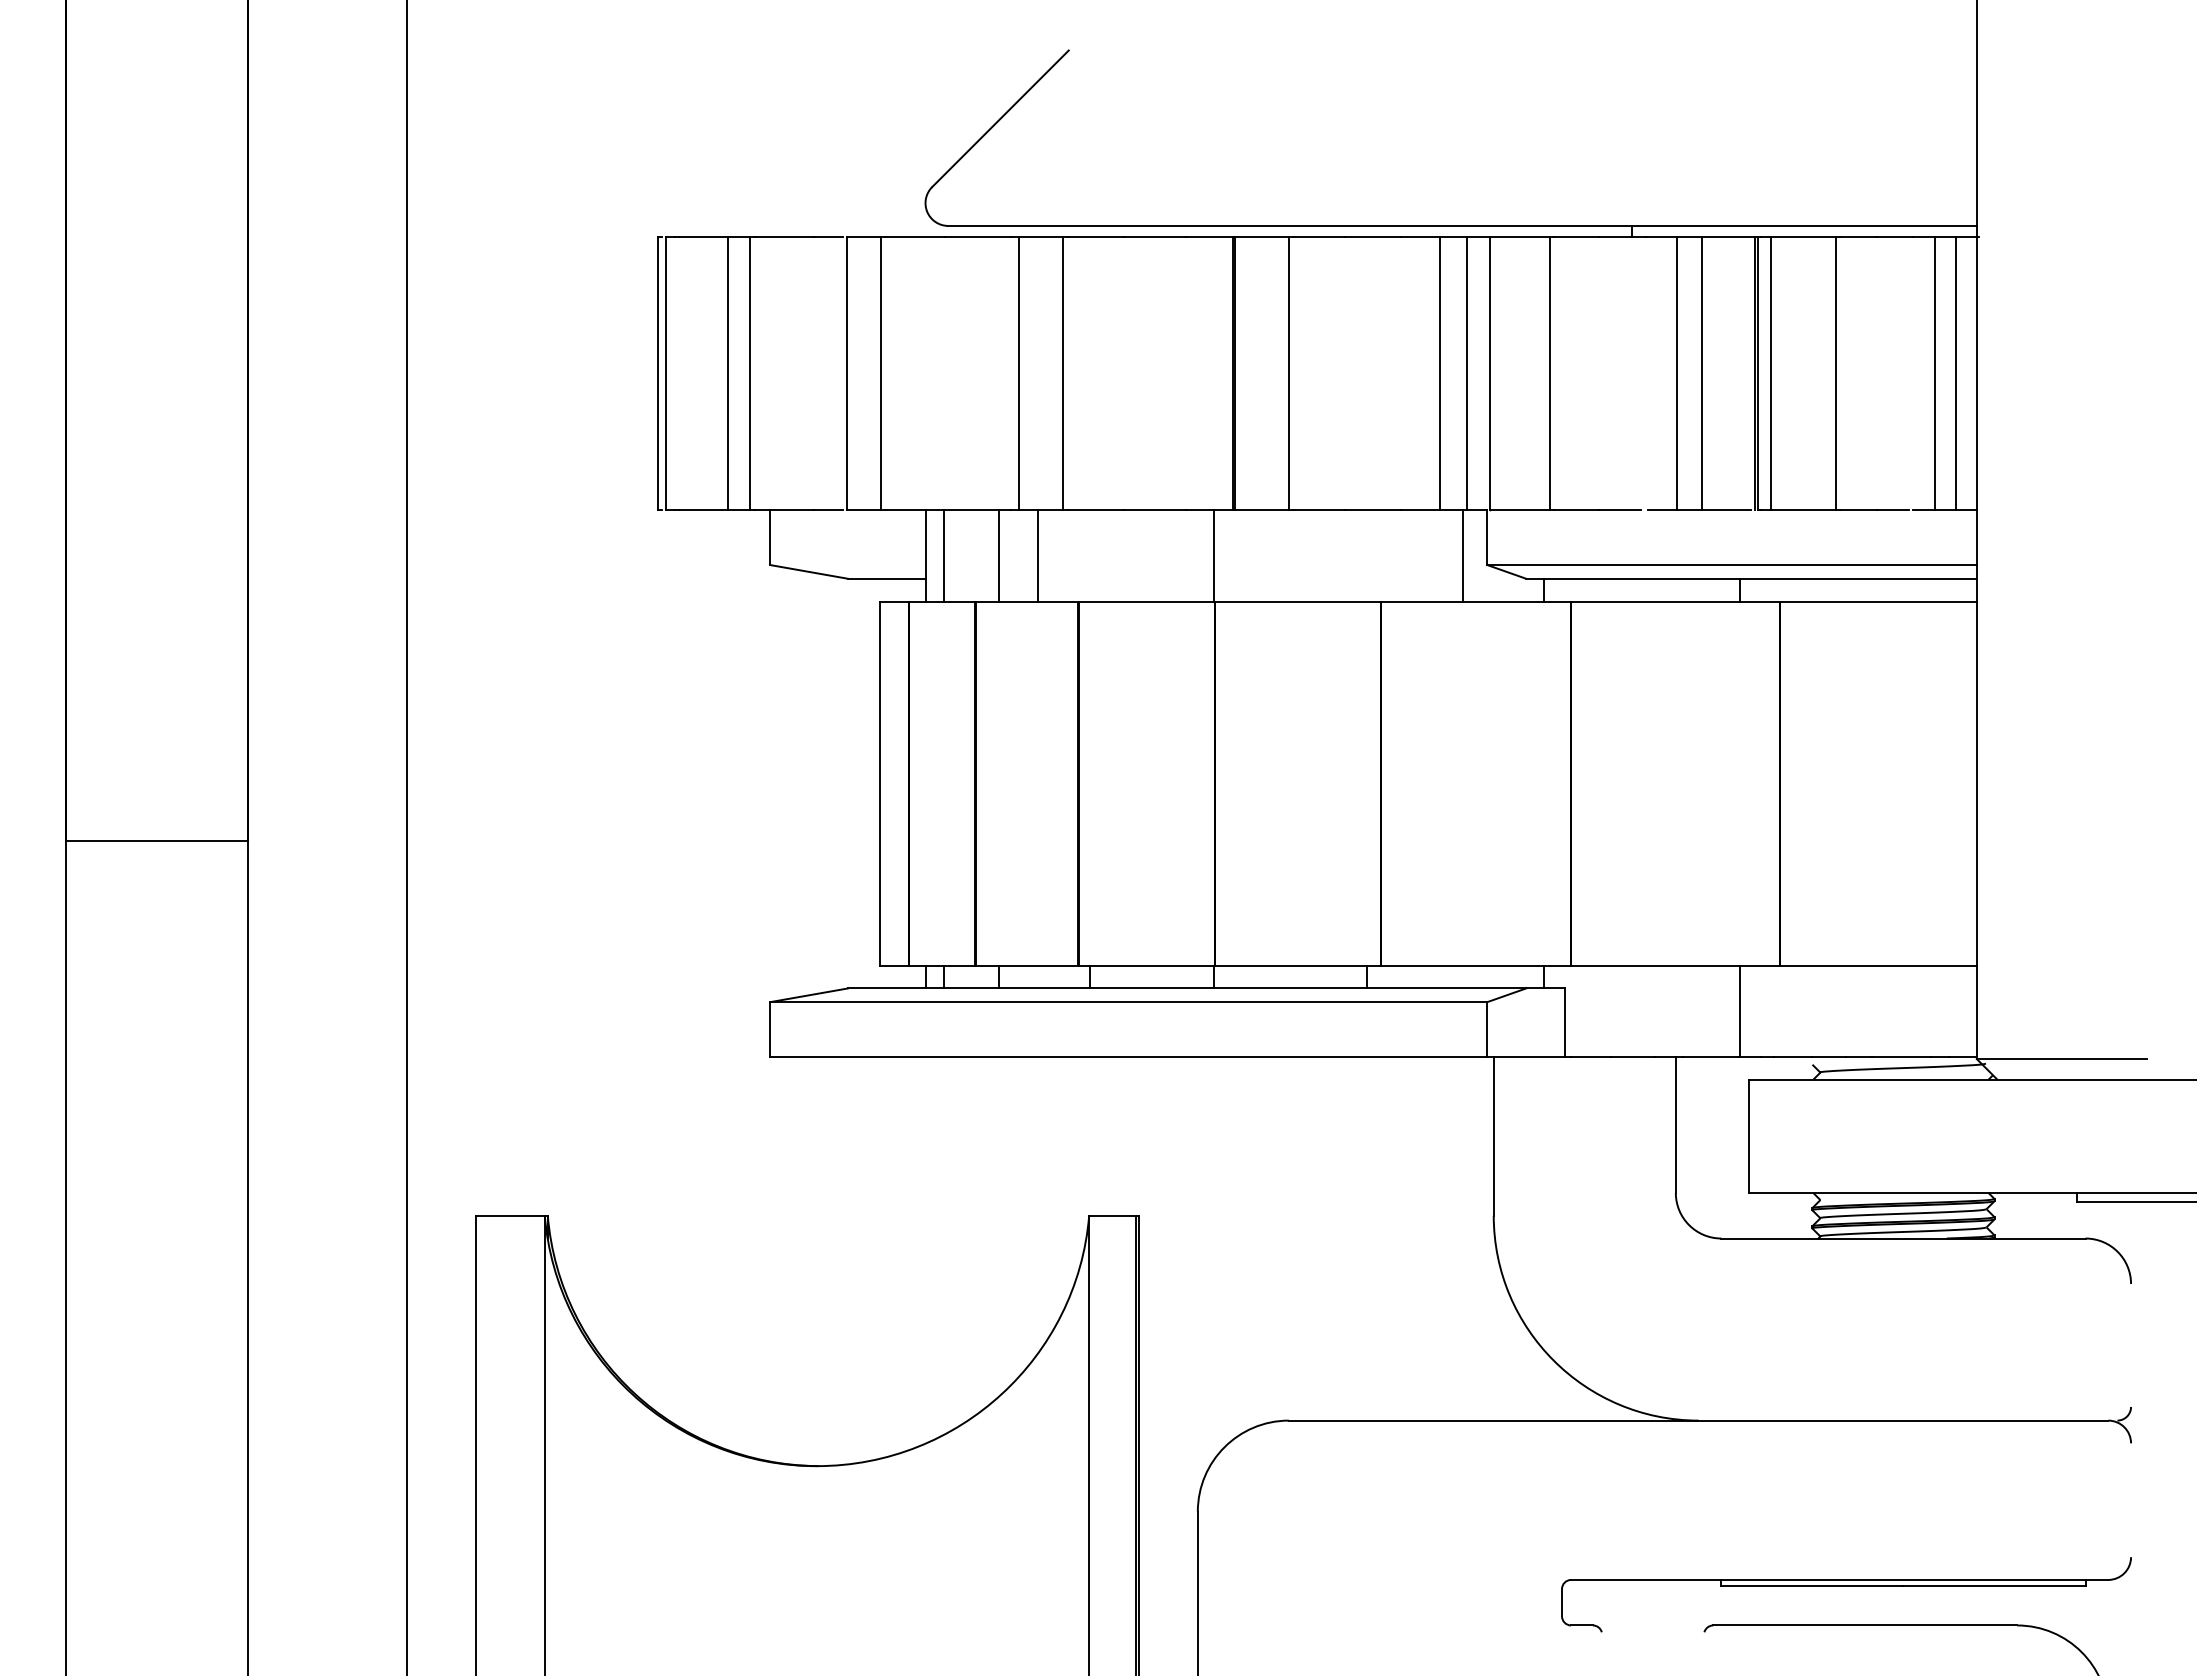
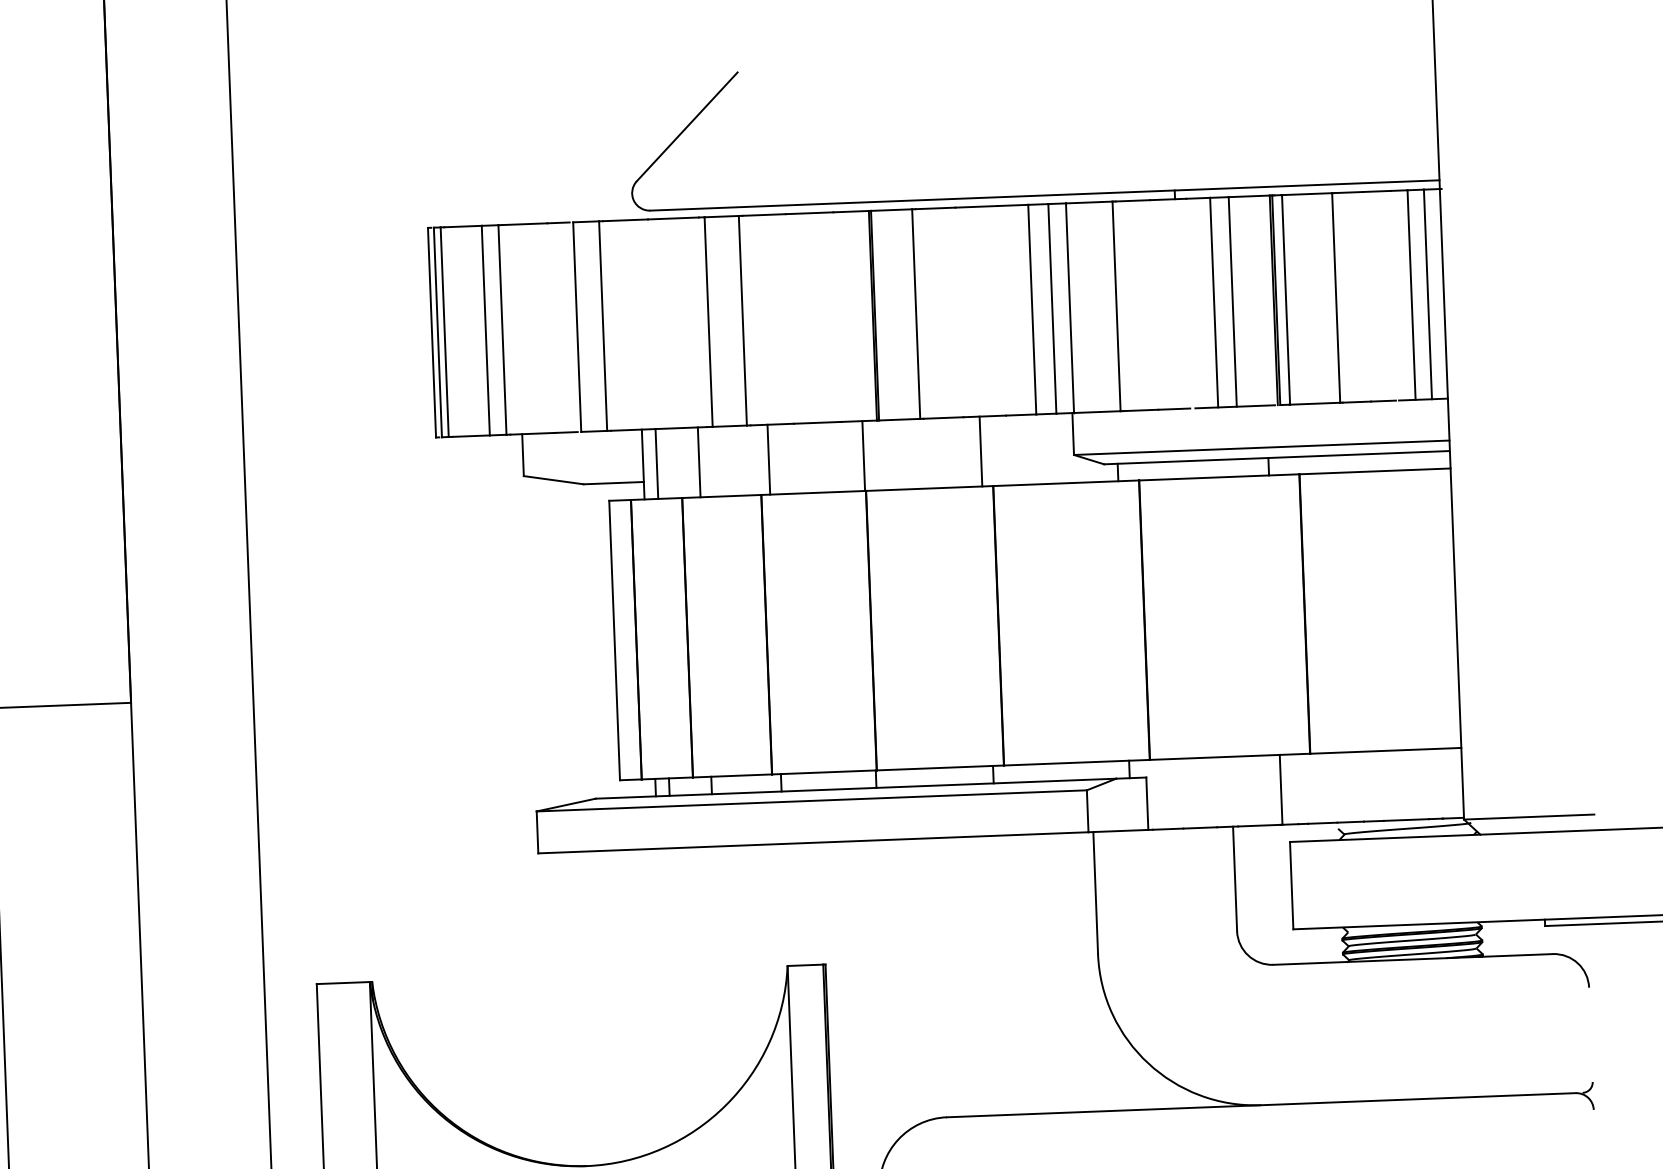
line: (674, 373) -> (444, 331), added
line: (1038, 555) -> (769, 459), moved
line: (1462, 555) -> (980, 451), moved

